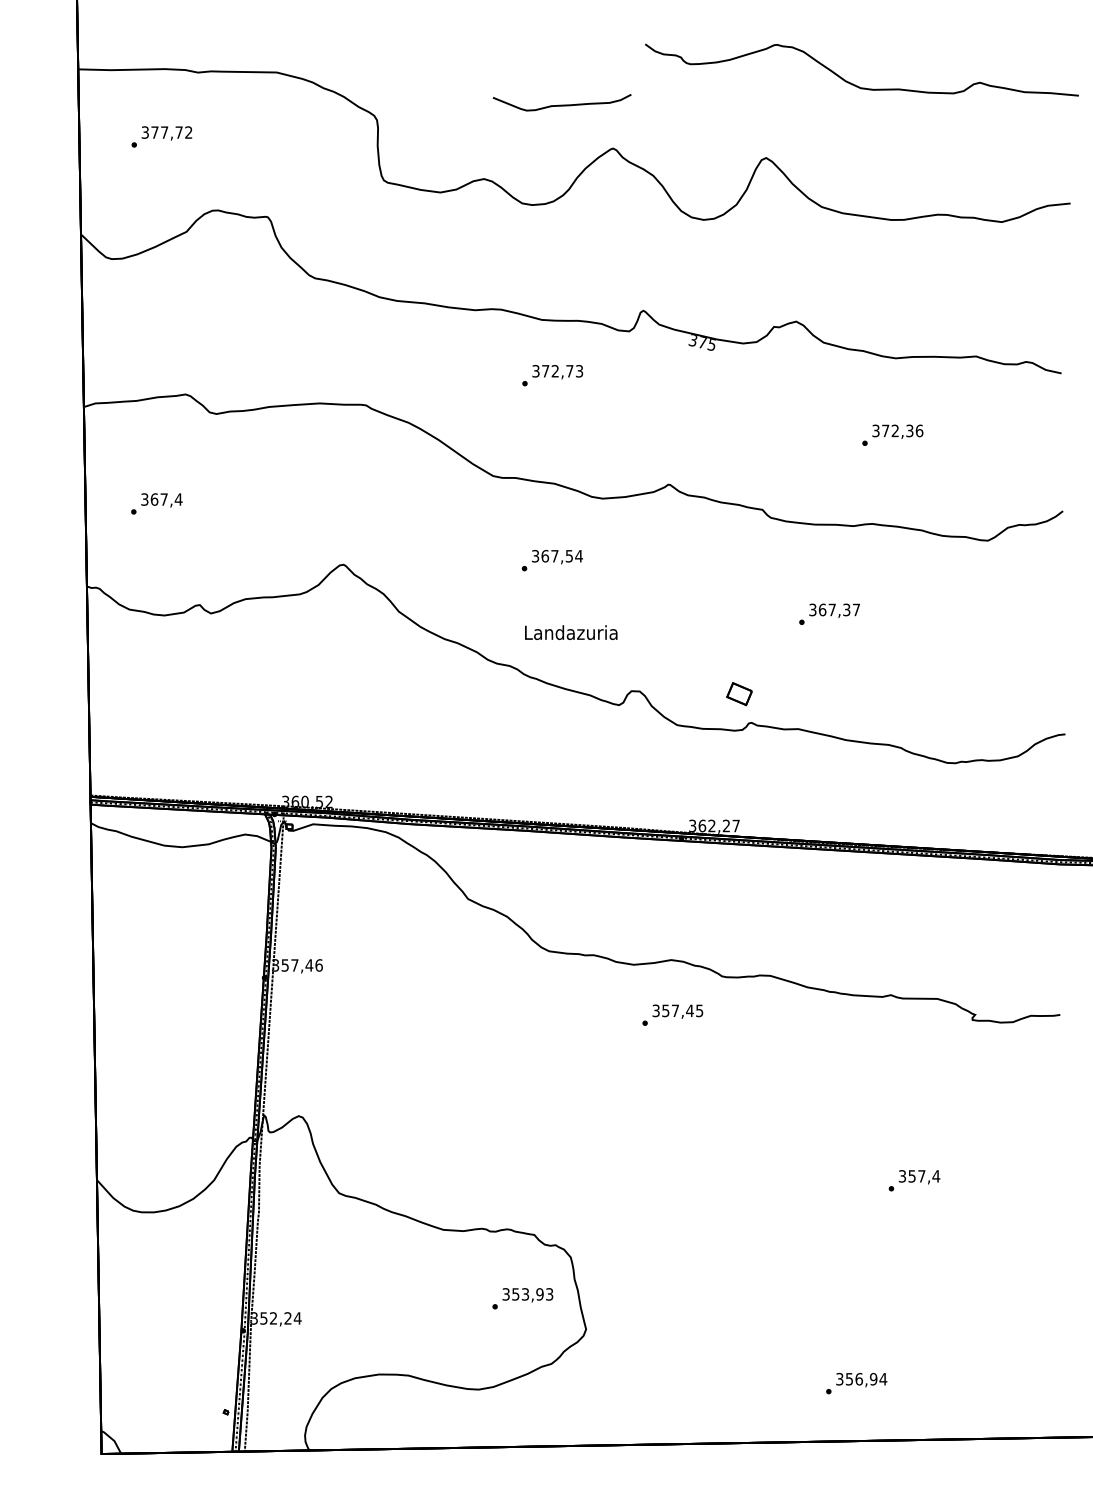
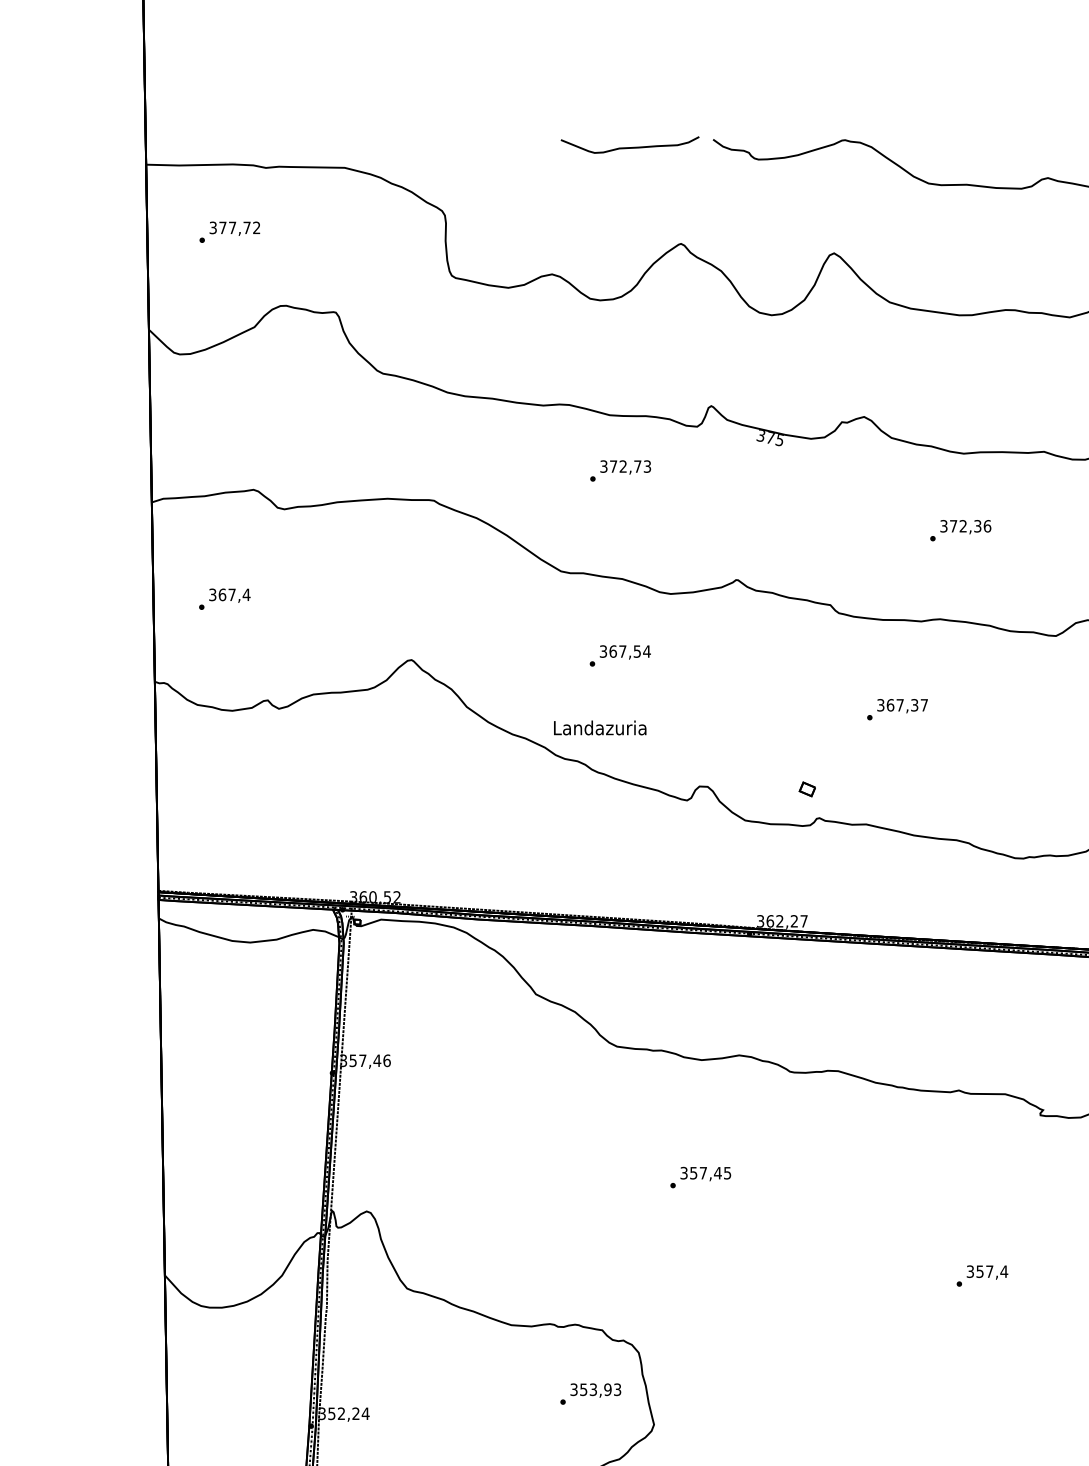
curve: (561, 104) -> (629, 146), moved
text: (571, 632) -> (600, 727), moved
part: (739, 693) -> (807, 788), size x0.62
text: (672, 1014) -> (700, 1176), moved

